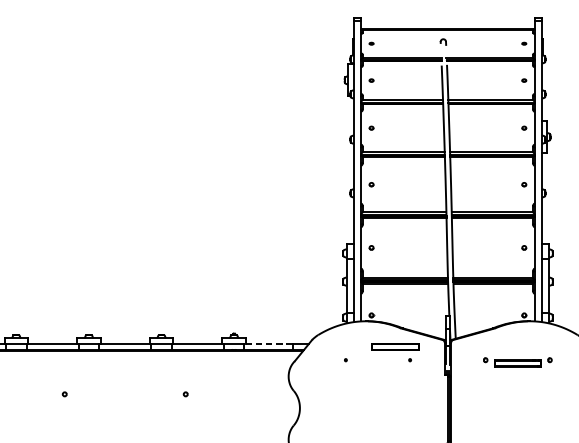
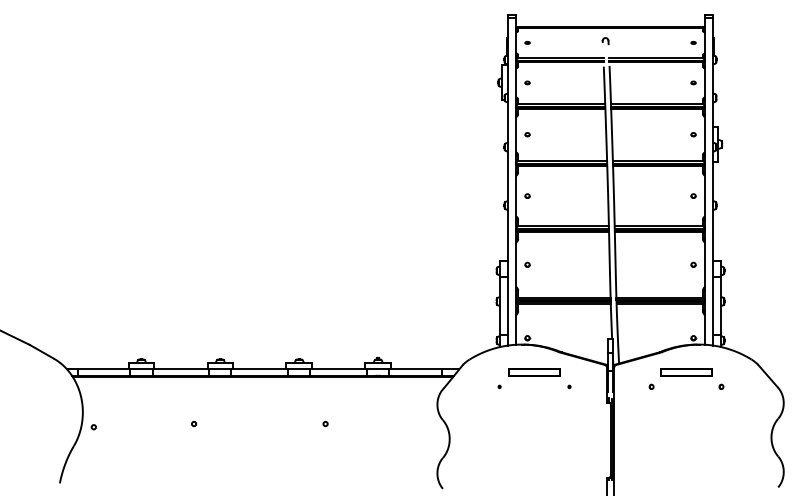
line: (268, 344) -> (415, 369), dashed -> solid
part: (395, 346) -> (534, 372), moved
part: (517, 363) -> (686, 372), moved

